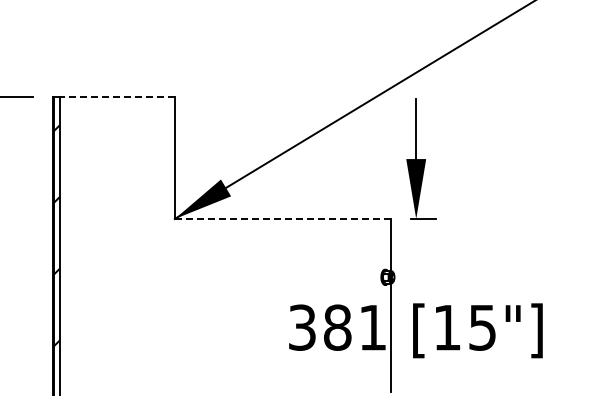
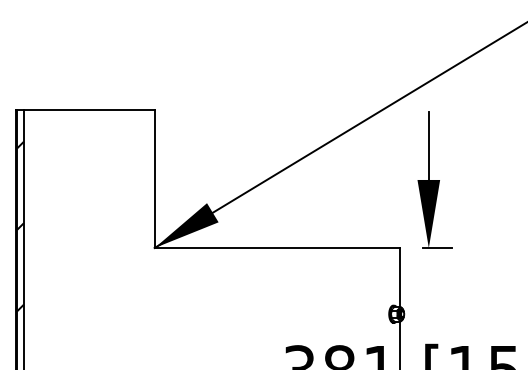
line: (117, 97) -> (89, 110), dashed -> solid
line: (282, 218) -> (276, 247), dashed -> solid

